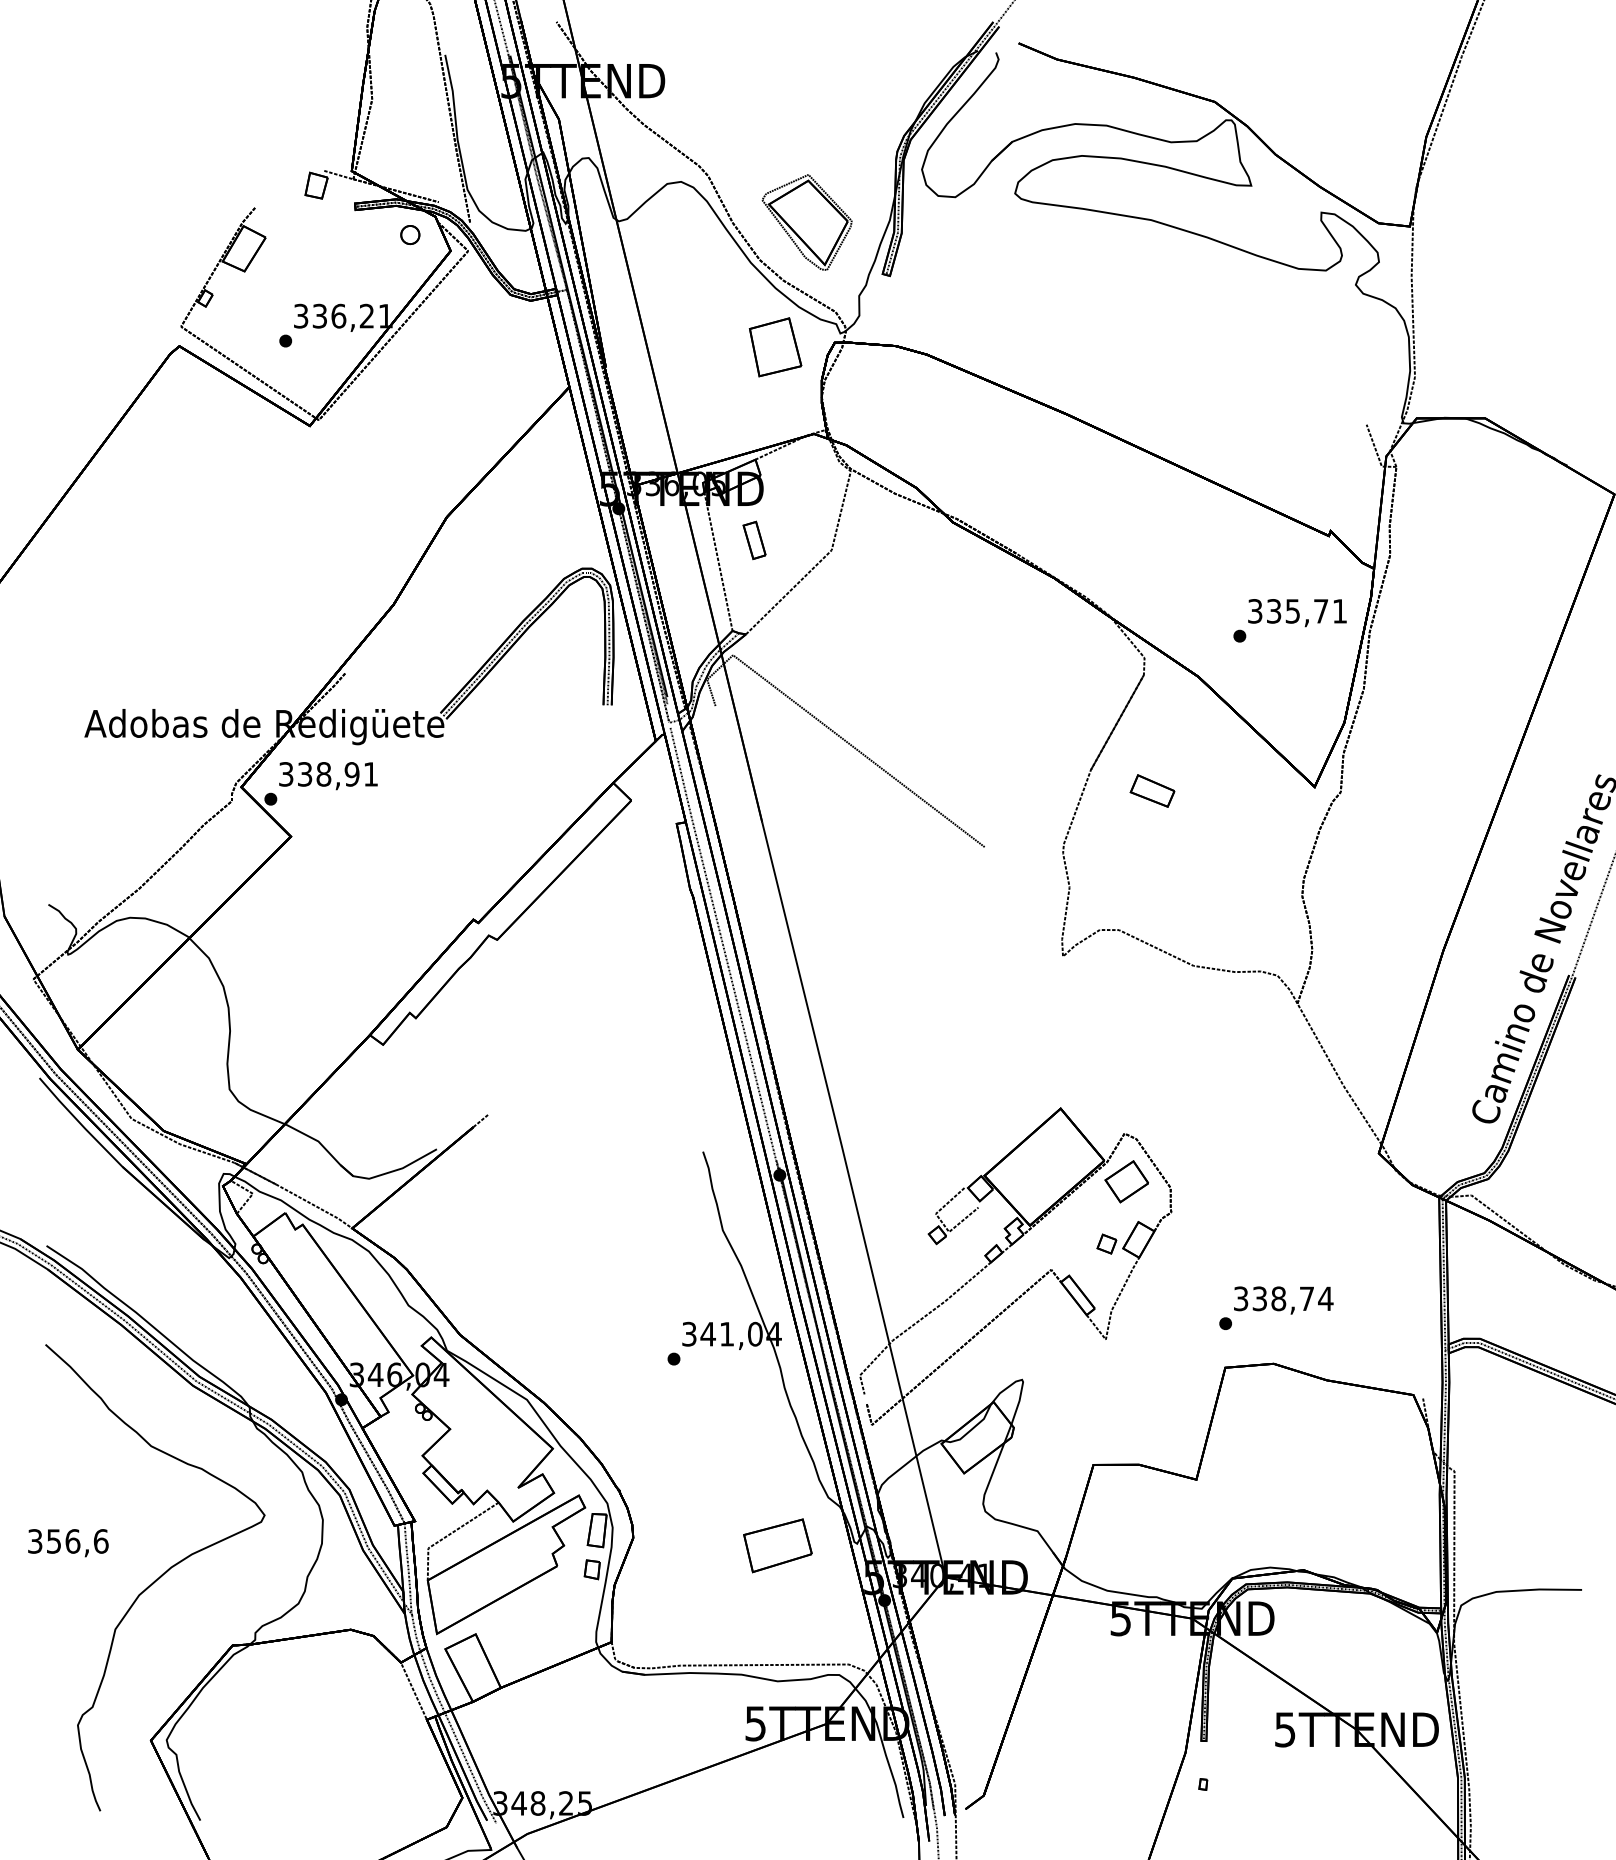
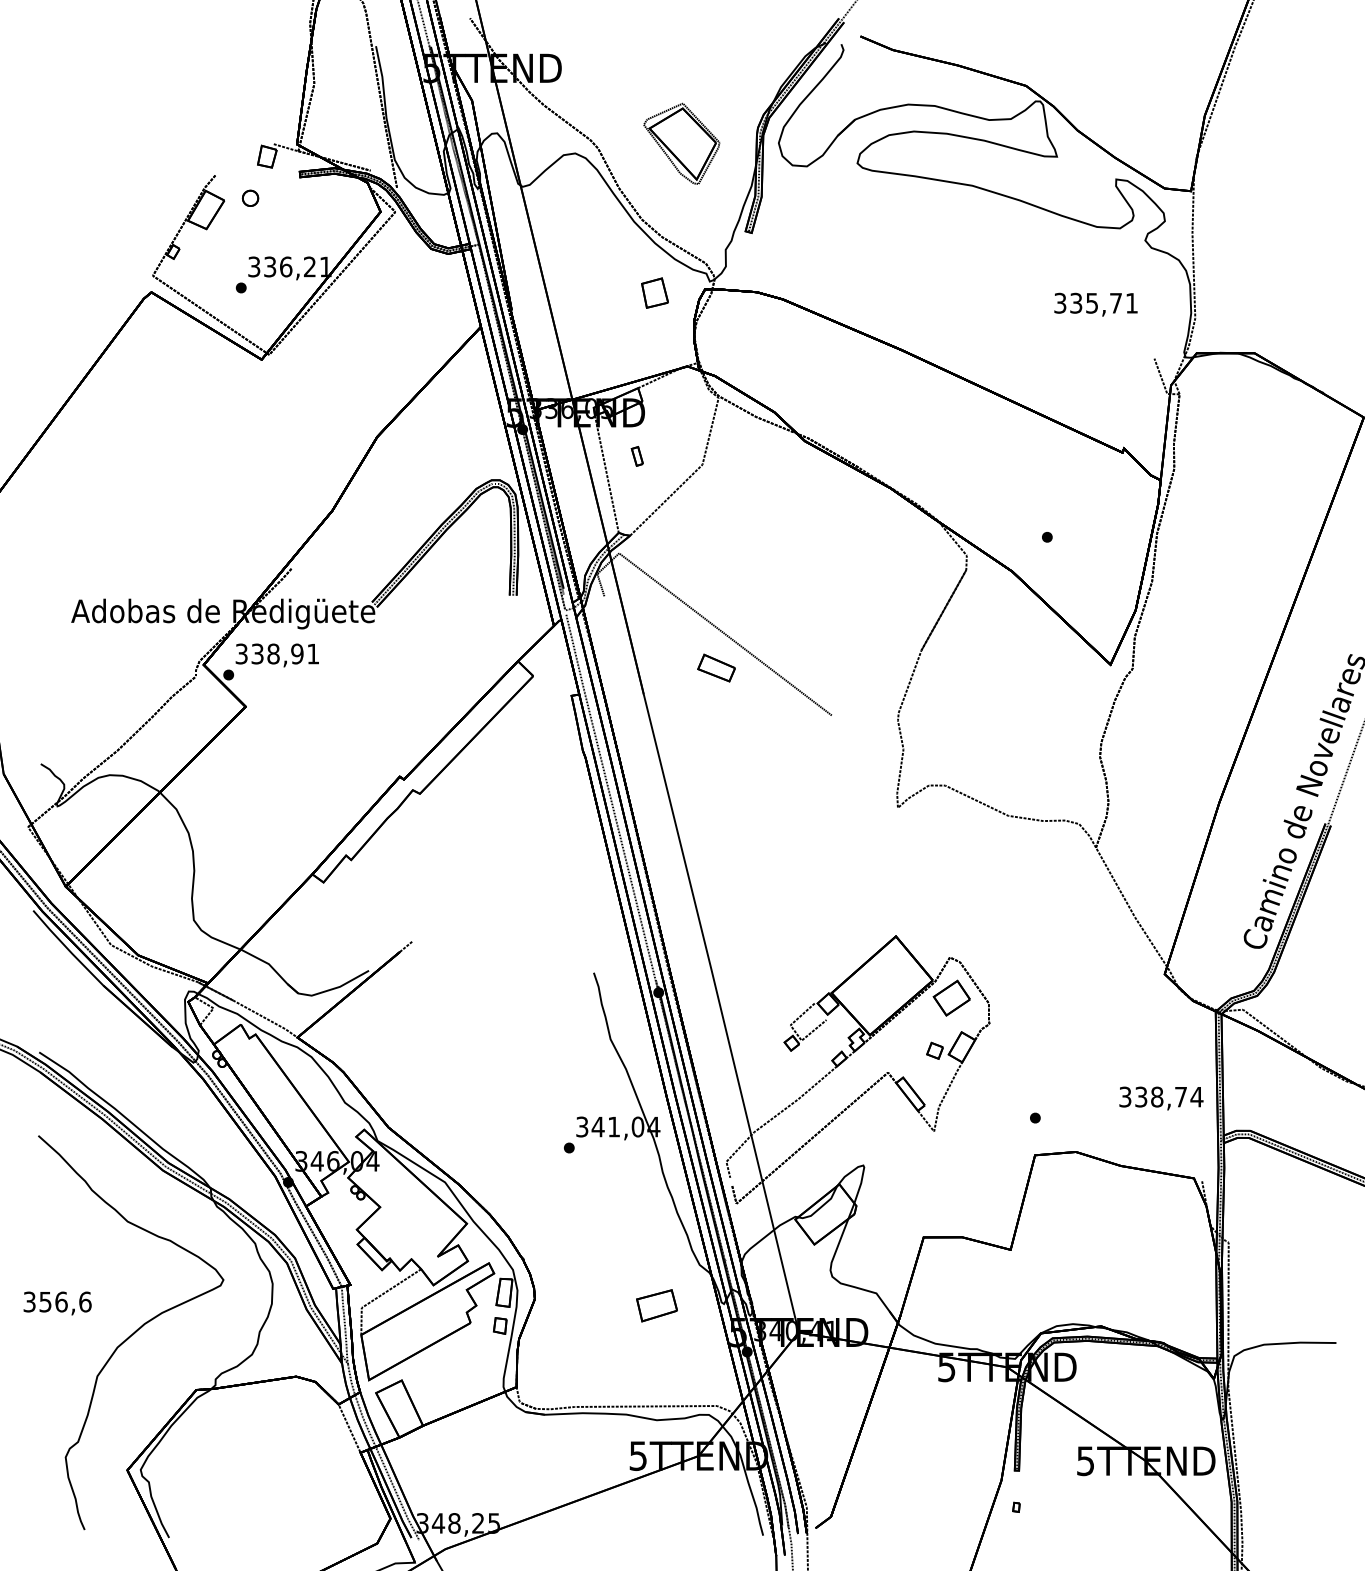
part: (806, 222) -> (681, 143), moved
part: (410, 233) -> (250, 197), moved
part: (774, 346) -> (654, 292), size x0.6
part: (754, 540) -> (637, 456), size x0.6
text: (1296, 612) -> (1095, 304), moved
part: (1152, 790) -> (716, 667), moved
text: (1283, 1300) -> (1161, 1098), moved
part: (777, 1545) -> (656, 1305), size x0.7

